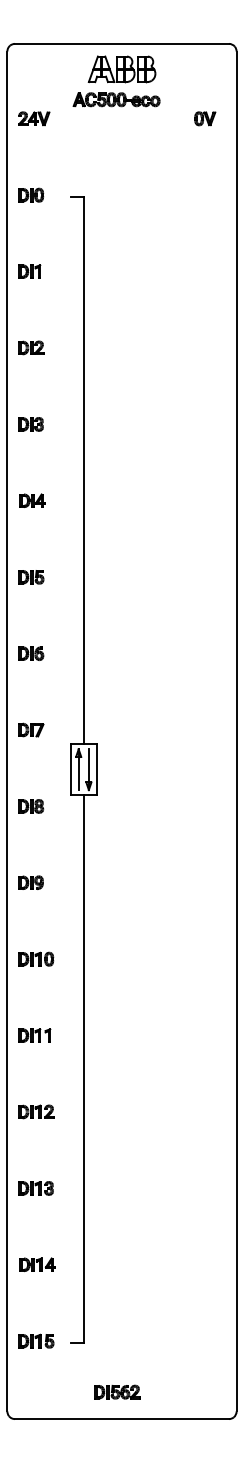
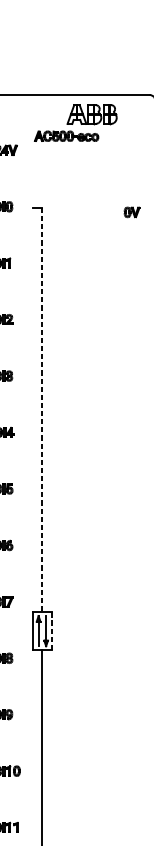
part: (121, 69) -> (91, 114), moved
part: (205, 118) -> (132, 212), moved
line: (83, 470) -> (42, 410), solid -> dashed
line: (96, 770) -> (51, 631), solid -> dashed

